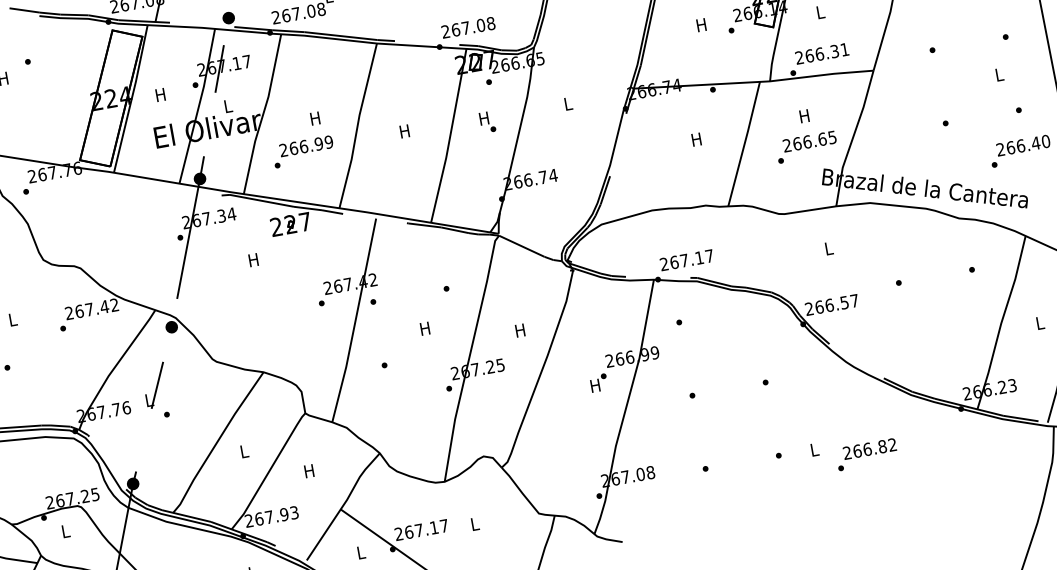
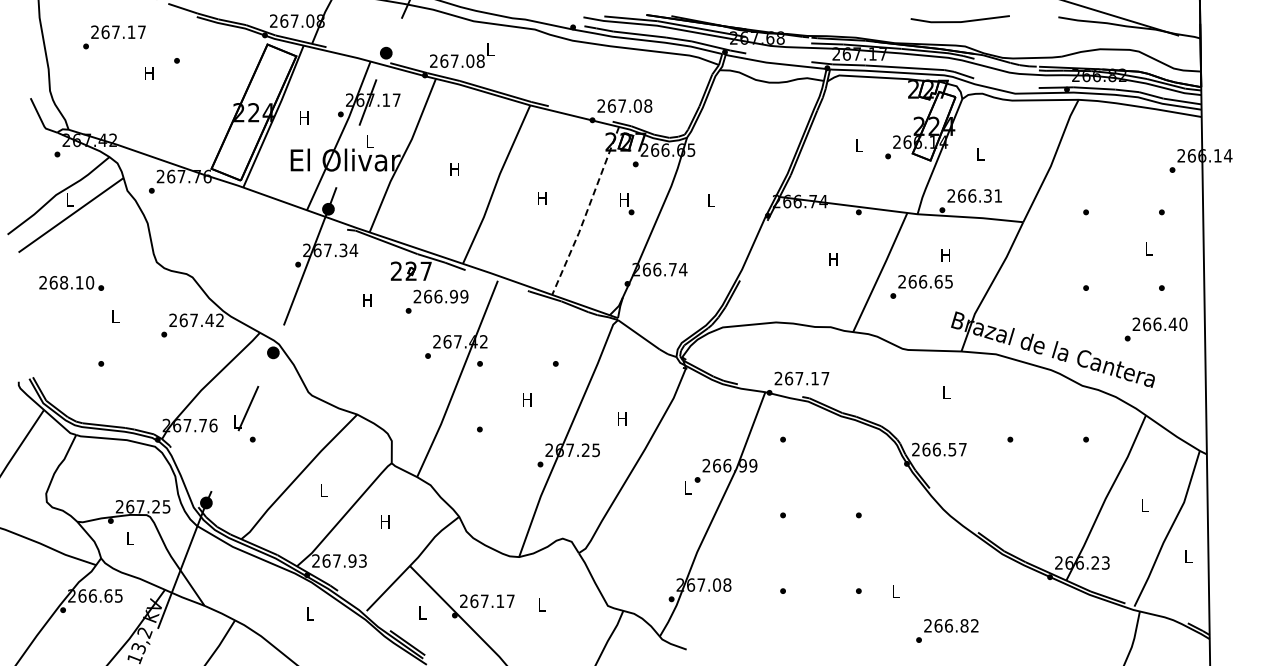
text: (701, 25) -> (858, 145), H -> L
line: (449, 137) -> (586, 212), solid -> dashed
text: (806, 146) -> (921, 286), moved
text: (302, 151) -> (436, 301), moved
text: (595, 385) -> (687, 487), H -> L
text: (866, 454) -> (947, 630), moved

